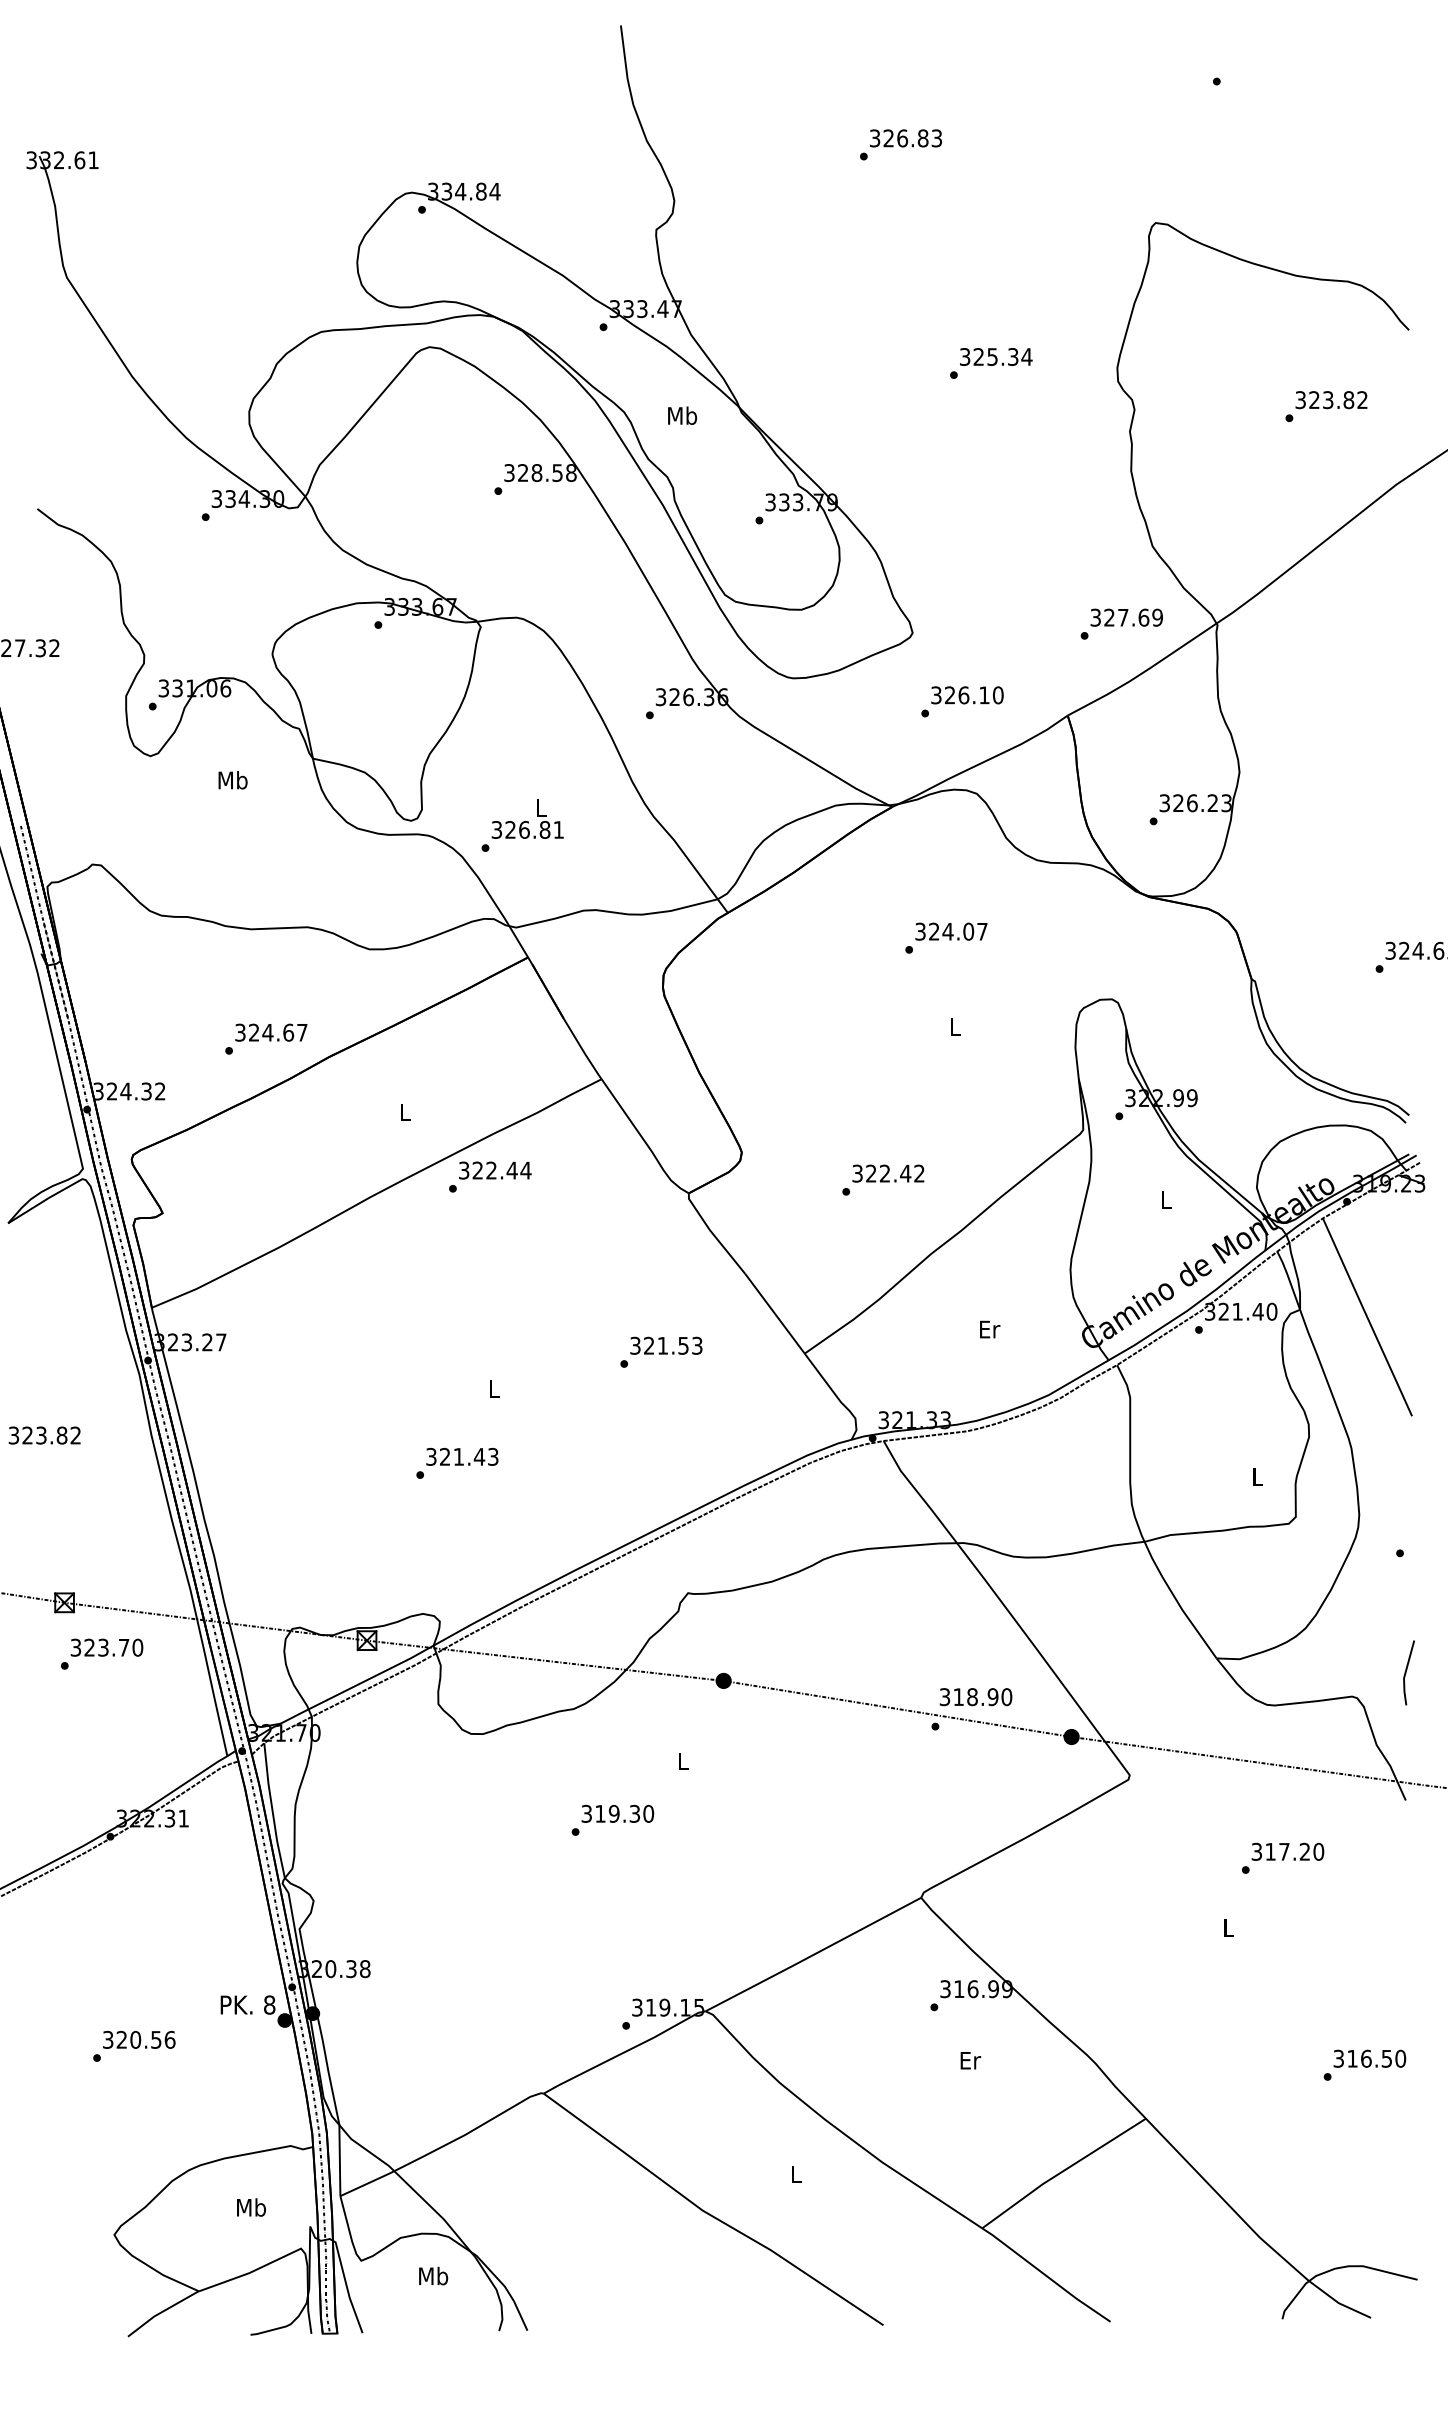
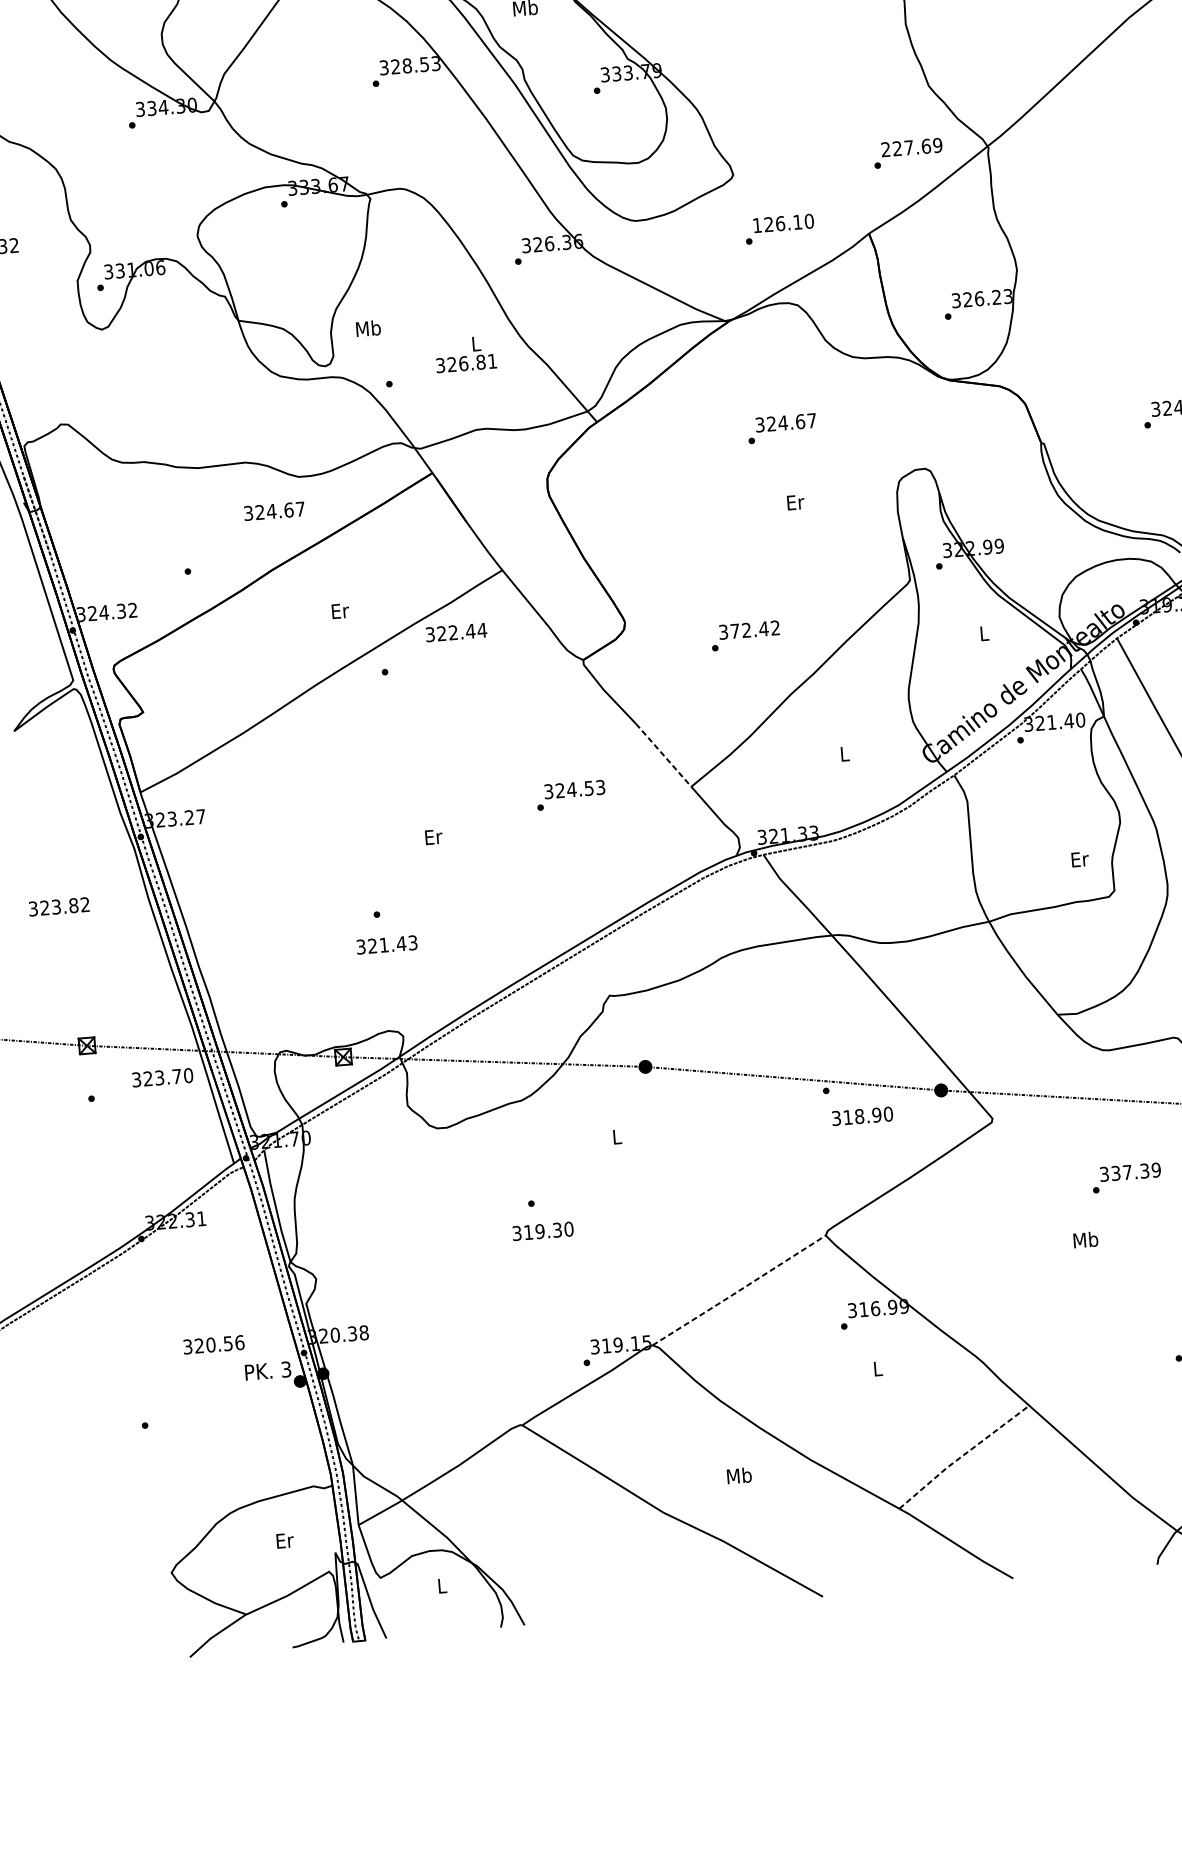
text: (571, 472) -> (436, 63), 328.58 -> 328.53
text: (1095, 617) -> (885, 149), 327.69 -> 227.69
text: (936, 695) -> (757, 225), 326.10 -> 126.10
text: (232, 780) -> (368, 328), moved
text: (527, 818) -> (465, 353), moved
text: (968, 931) -> (800, 421), 324.07 -> 324.67
text: (955, 1026) -> (795, 502), L -> Er
text: (271, 1032) -> (274, 511), moved
text: (406, 1111) -> (340, 610), L -> Er
text: (495, 1170) -> (456, 632), moved
text: (871, 1173) -> (735, 631), 322.42 -> 372.42
line: (774, 1313) -> (663, 755), solid -> dashed
text: (990, 1329) -> (845, 754), Er -> L
text: (662, 1345) -> (571, 789), 321.53 -> 324.53
text: (495, 1388) -> (434, 836), L -> Er
text: (462, 1456) -> (387, 944), moved
text: (1258, 1476) -> (1080, 859), L -> Er
text: (106, 1647) -> (162, 1077), moved
text: (975, 1697) -> (862, 1116), moved
text: (617, 1813) -> (542, 1231), moved
text: (1294, 1851) -> (1135, 1171), 317.20 -> 337.39
text: (1228, 1927) -> (1085, 1239), L -> Mb
line: (813, 1954) -> (739, 1290), solid -> dashed
text: (269, 2004) -> (286, 1369), 8 -> 3
text: (139, 2039) -> (214, 1344), moved
text: (970, 2060) -> (878, 1368), Er -> L
line: (1062, 2171) -> (962, 1455), solid -> dashed
text: (795, 2173) -> (738, 1475), L -> Mb
text: (251, 2207) -> (284, 1540), Mb -> Er
text: (433, 2275) -> (442, 1585), Mb -> L

